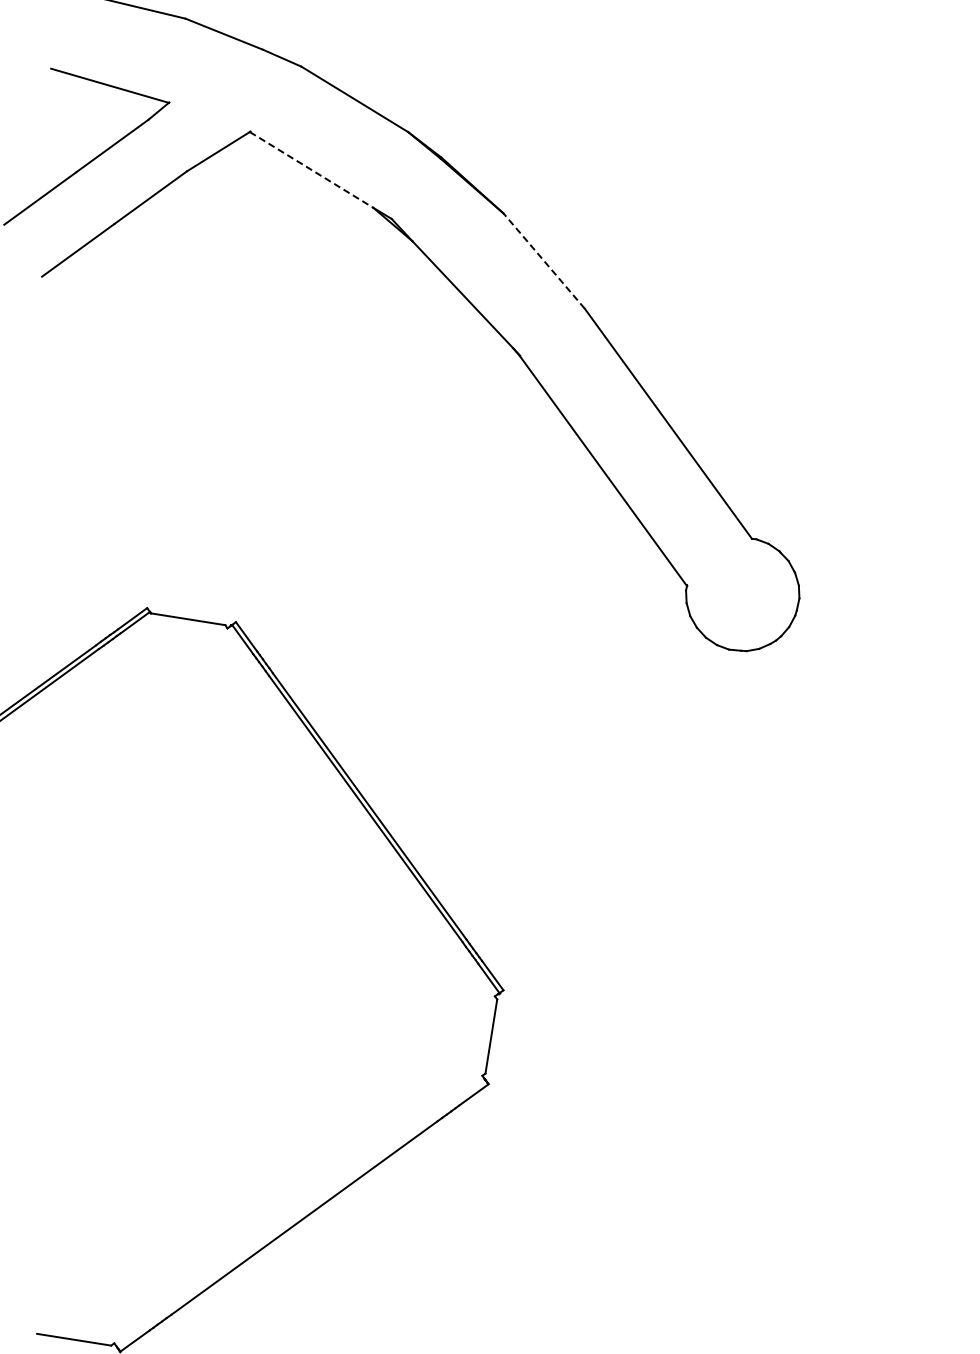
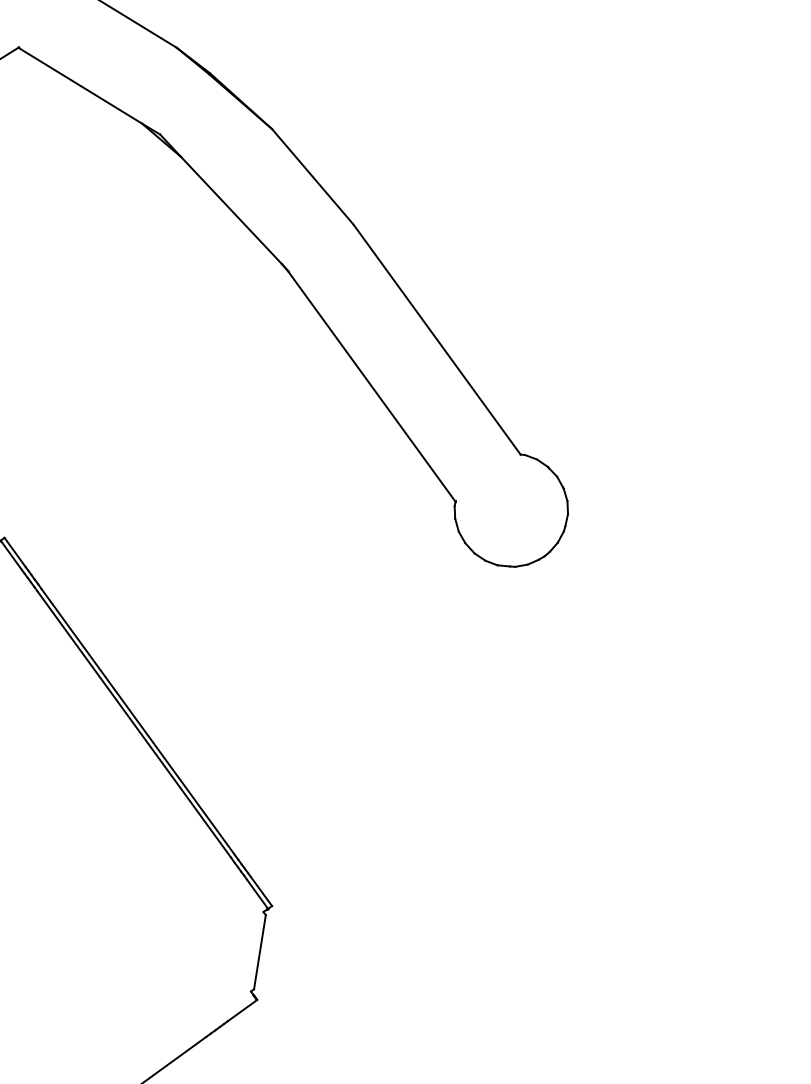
line: (311, 169) -> (80, 85), dashed -> solid
line: (544, 261) -> (313, 177), dashed -> solid

